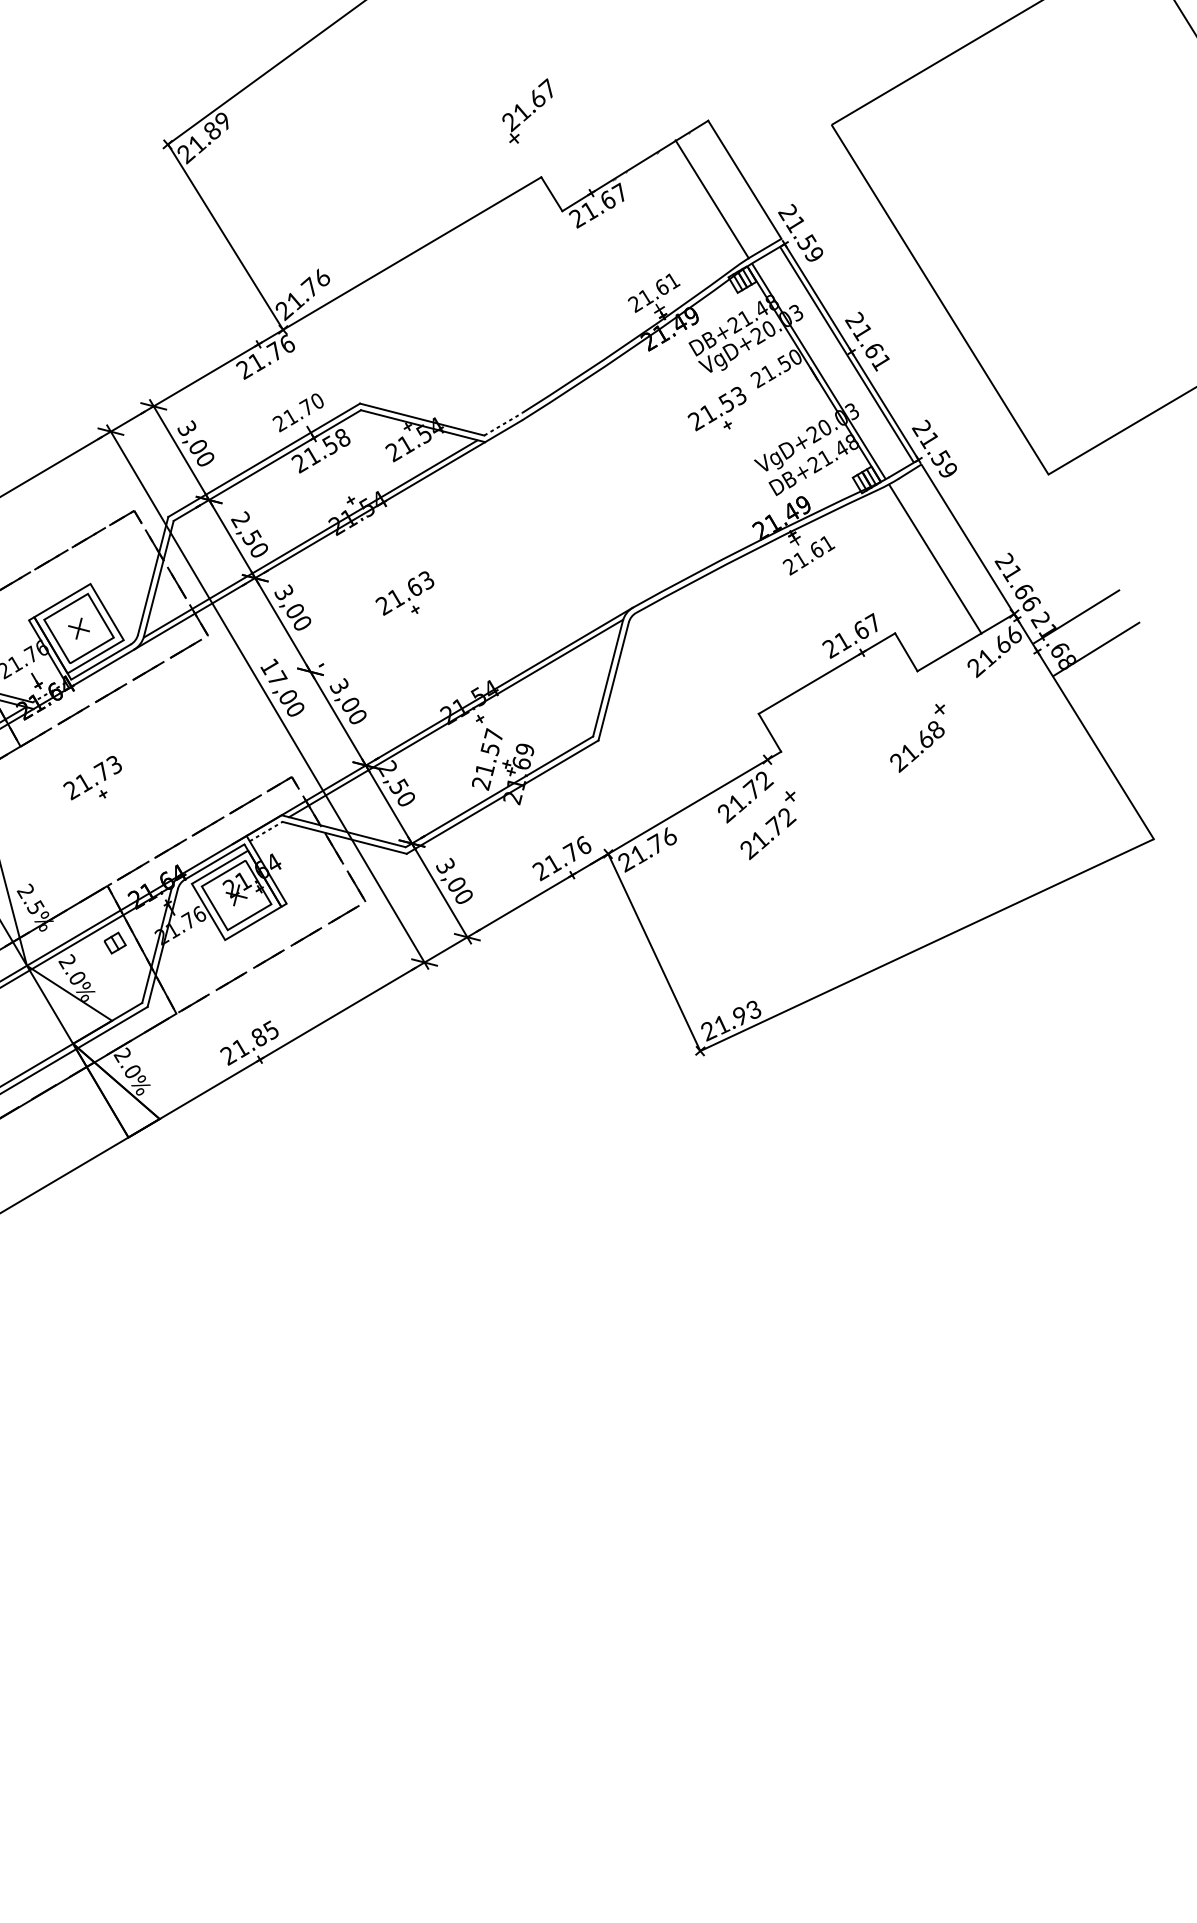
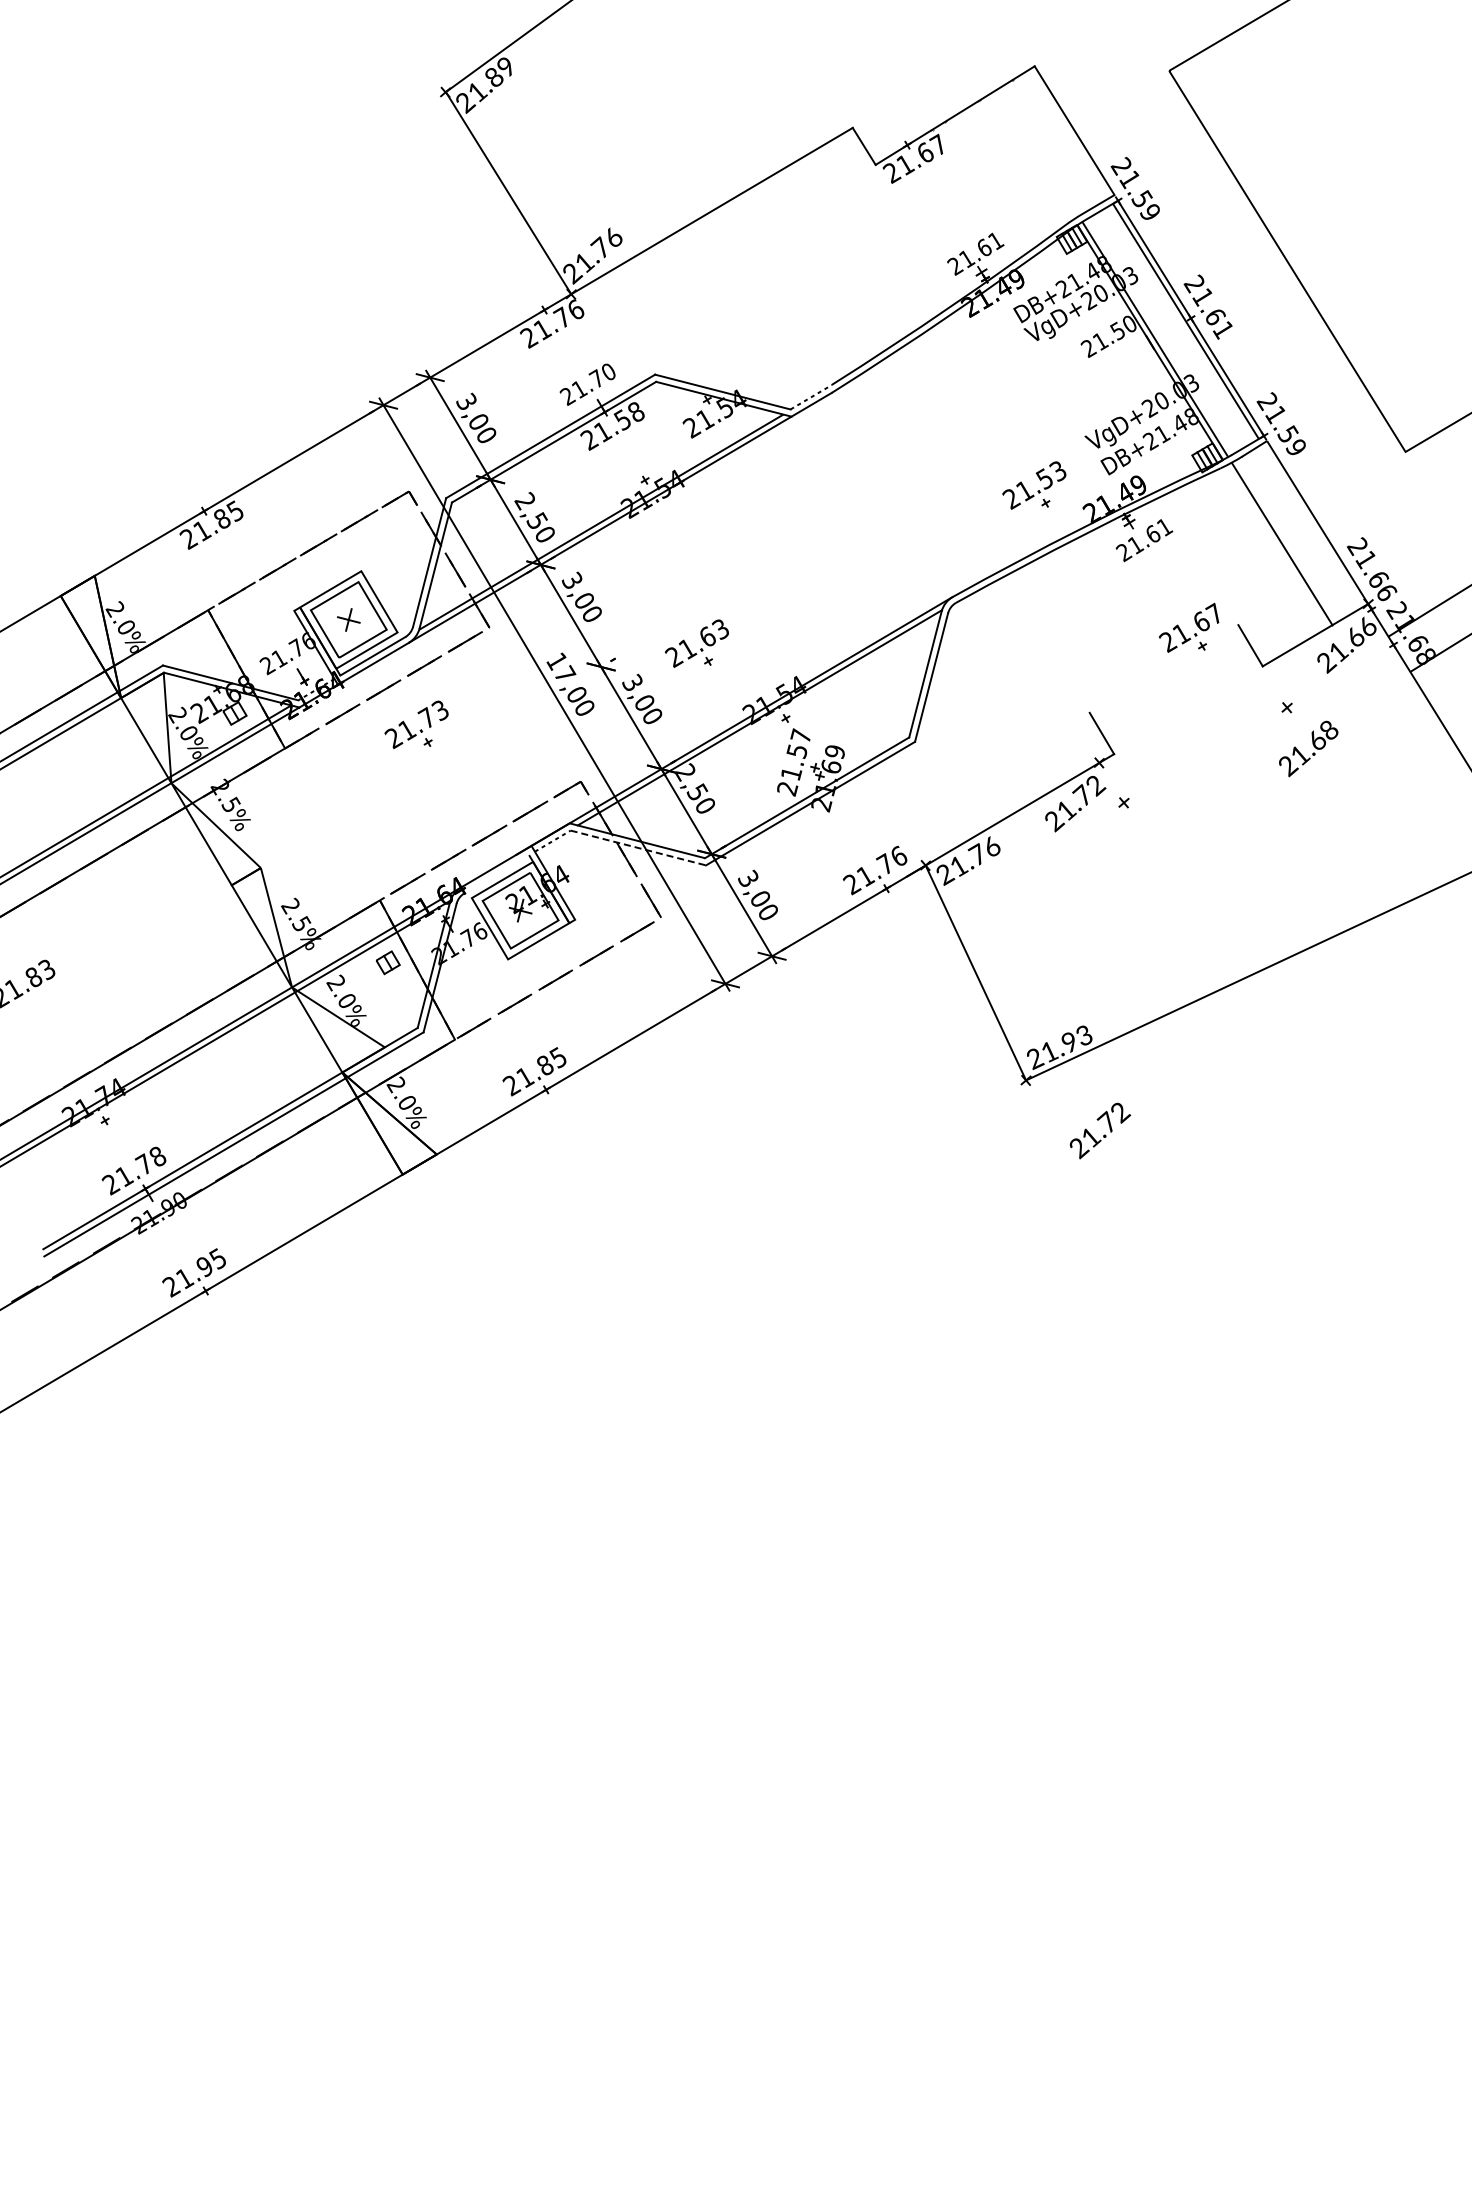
part: (527, 110) -> (837, 55), removed
line: (711, 198) -> (1038, 151), removed
part: (717, 408) -> (1034, 485), moved
part: (408, 597) -> (700, 648), moved
line: (826, 673) -> (1163, 668), removed
text: (917, 746) -> (1308, 748), moved
part: (96, 782) -> (420, 729), moved
text: (768, 833) -> (1100, 1130), moved
line: (344, 838) -> (638, 848), solid -> dashed
line: (214, 862) -> (496, 874), removed

